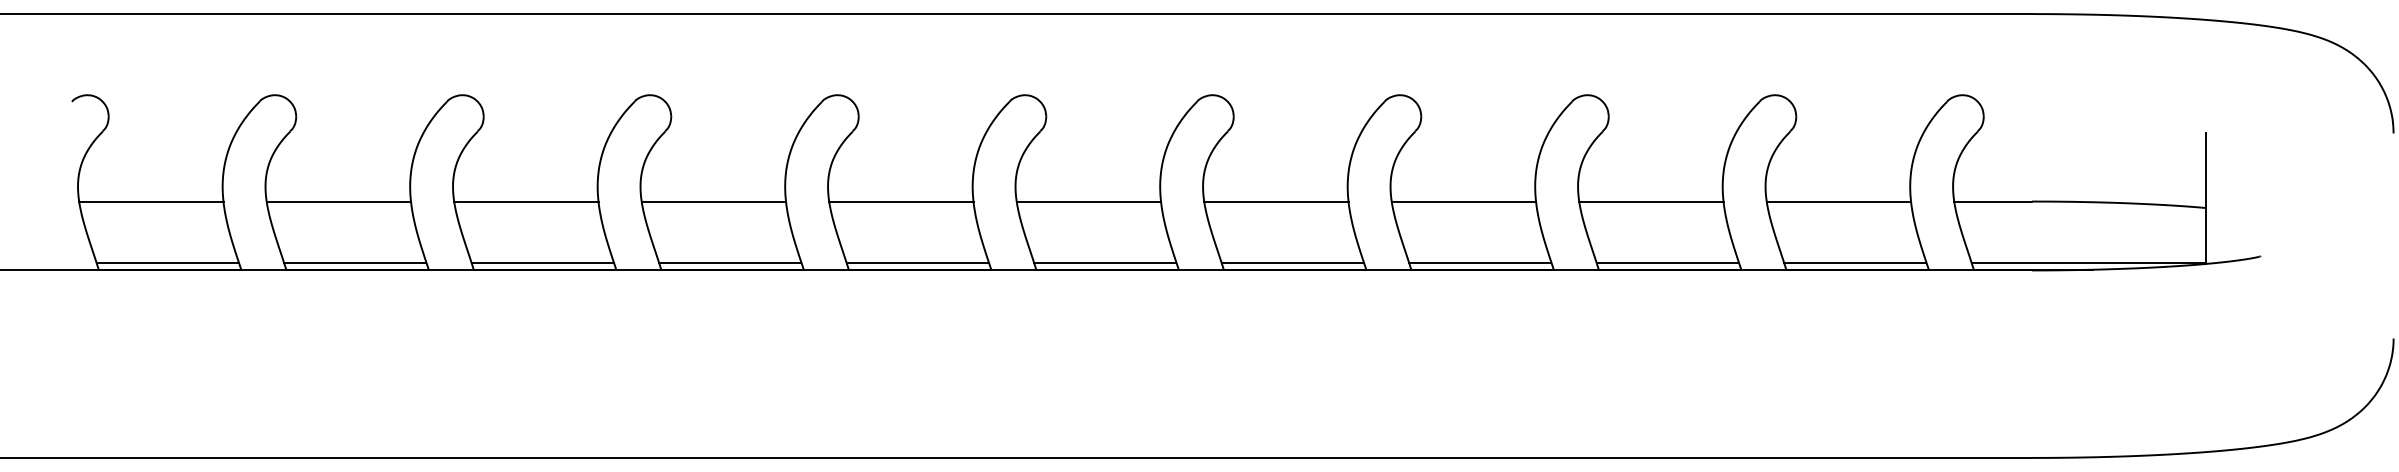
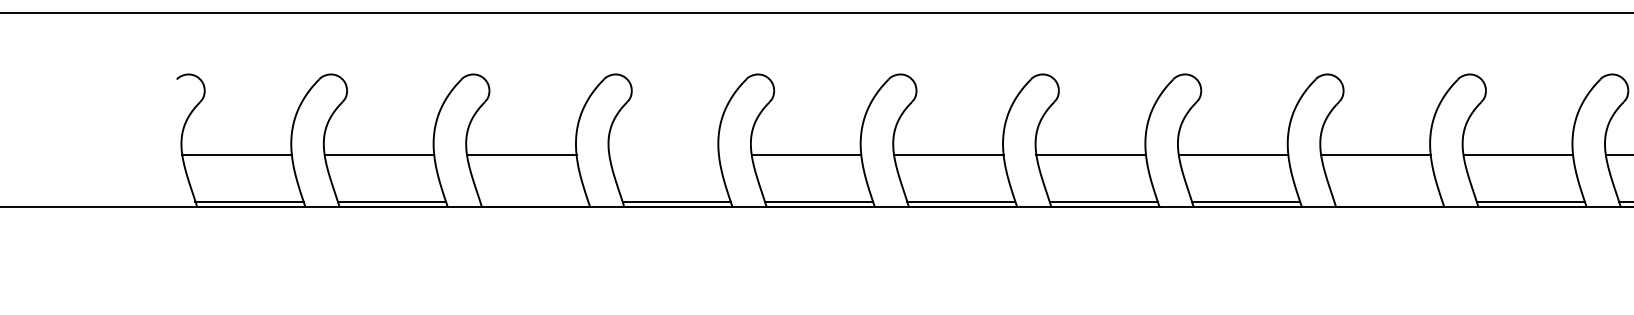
line: (713, 201) -> (663, 155), removed
line: (542, 262) -> (534, 201), removed
line: (1667, 262) -> (1388, 201), removed

